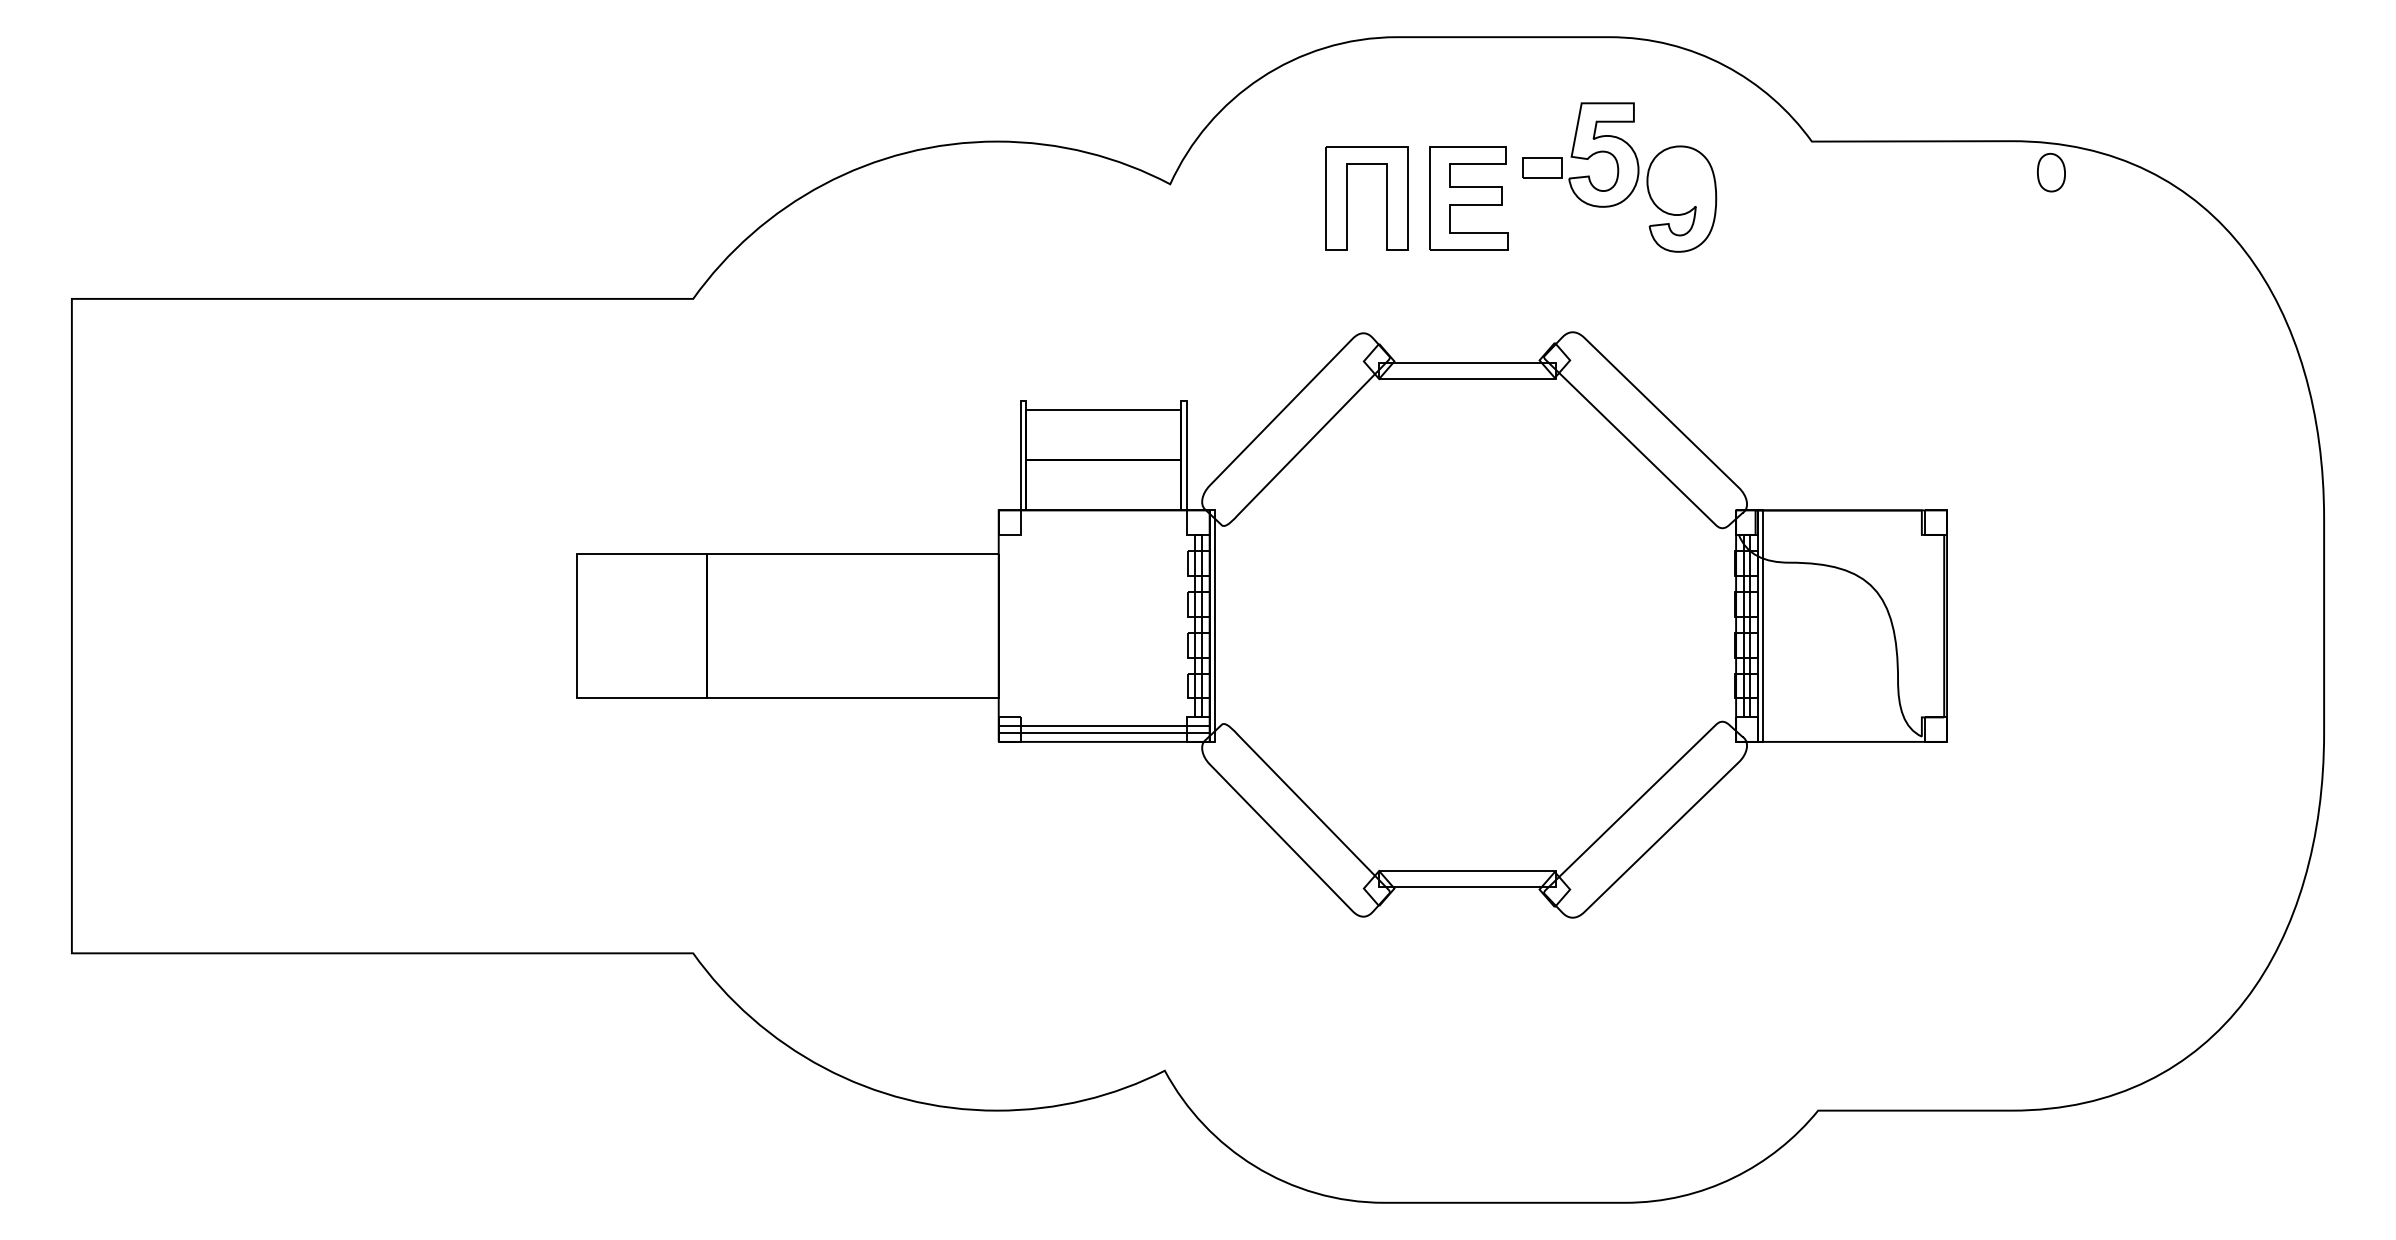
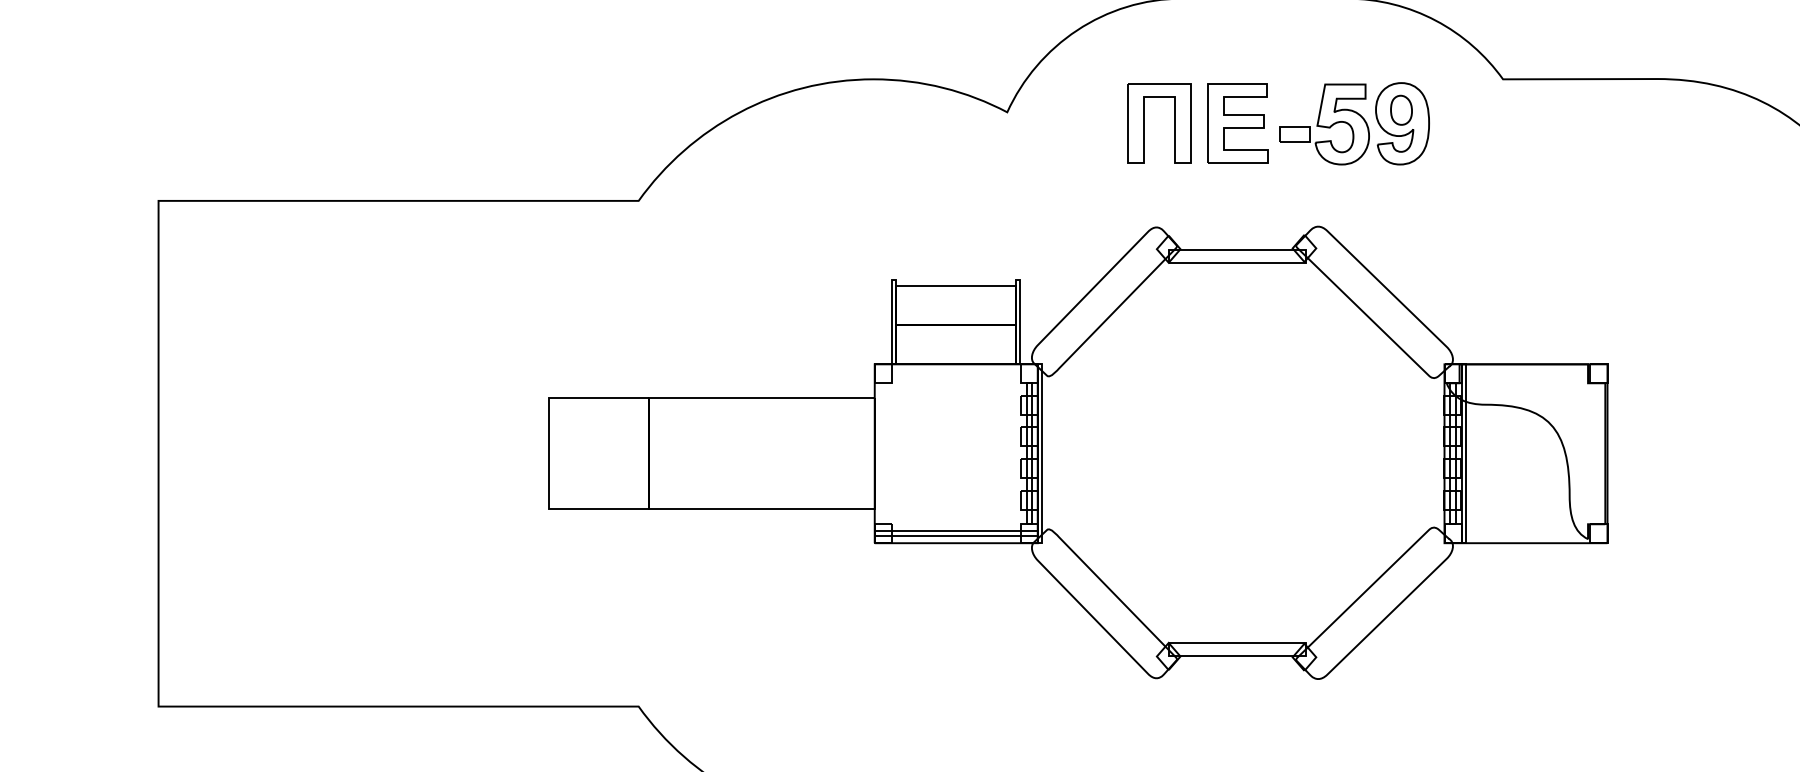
part: (1580, 154) -> (1324, 124), moved
part: (2051, 172) -> (1401, 110), moved

